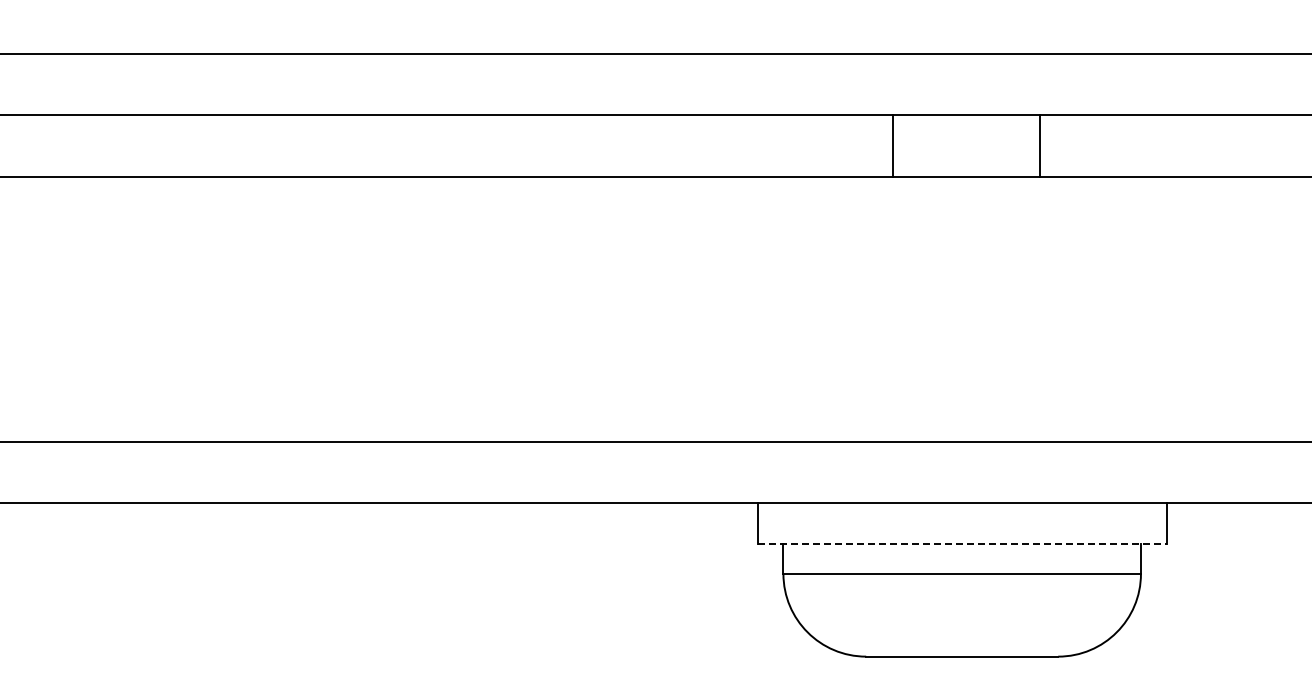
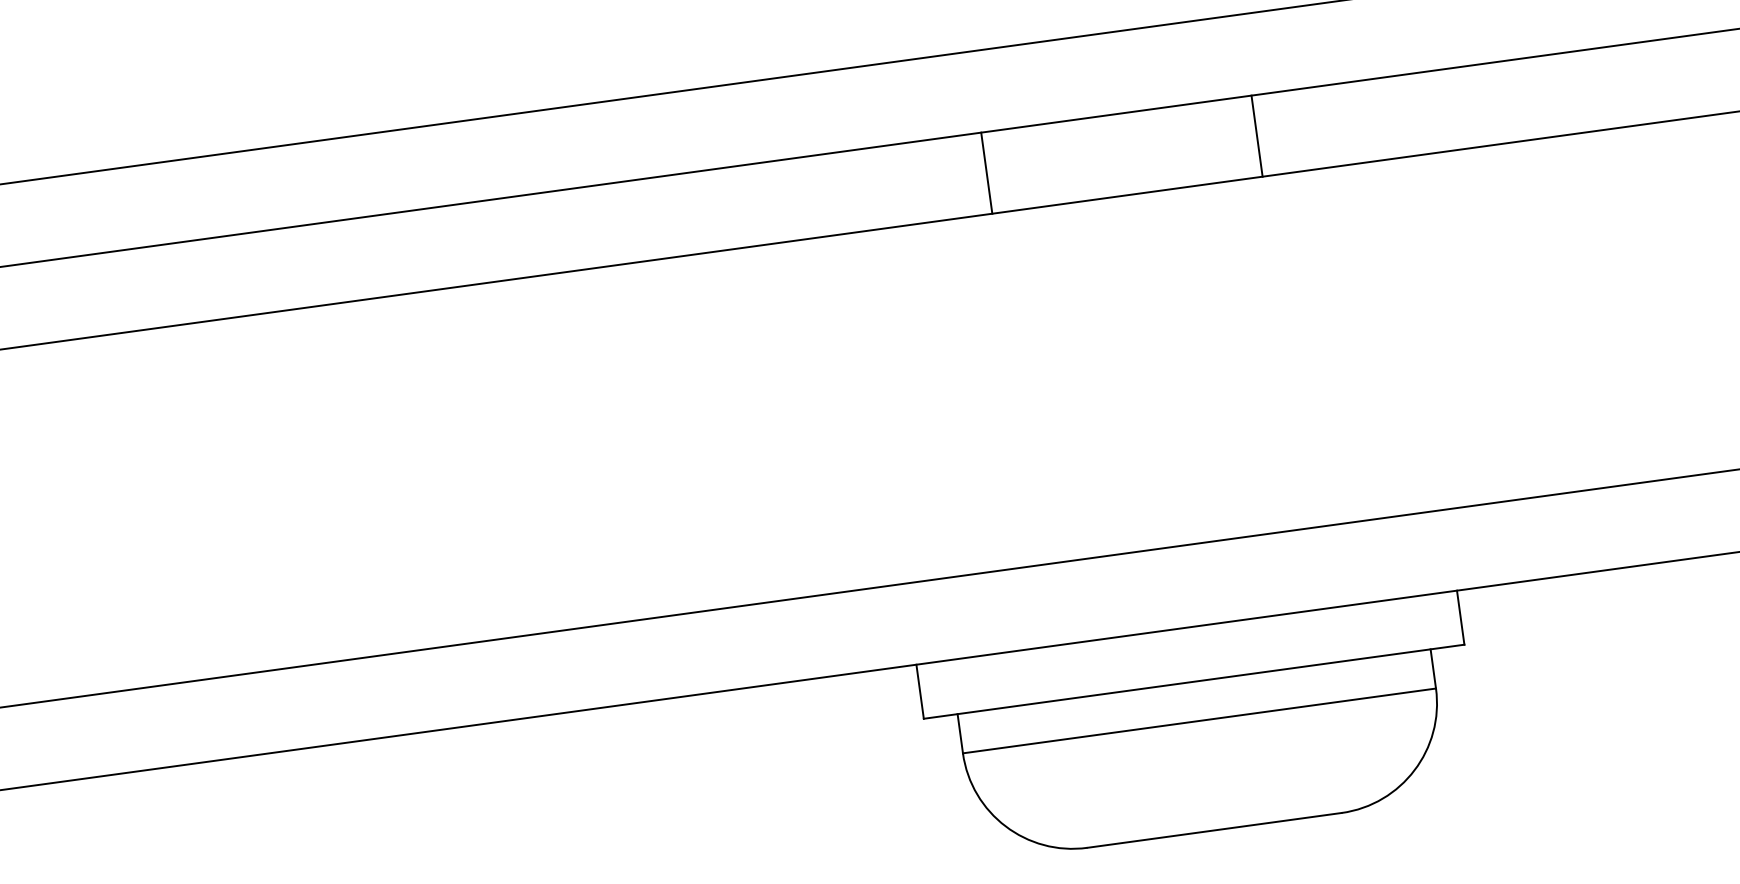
line: (893, 145) -> (987, 172), moved
line: (1040, 145) -> (1257, 135), moved
line: (962, 544) -> (1194, 682), dashed -> solid

